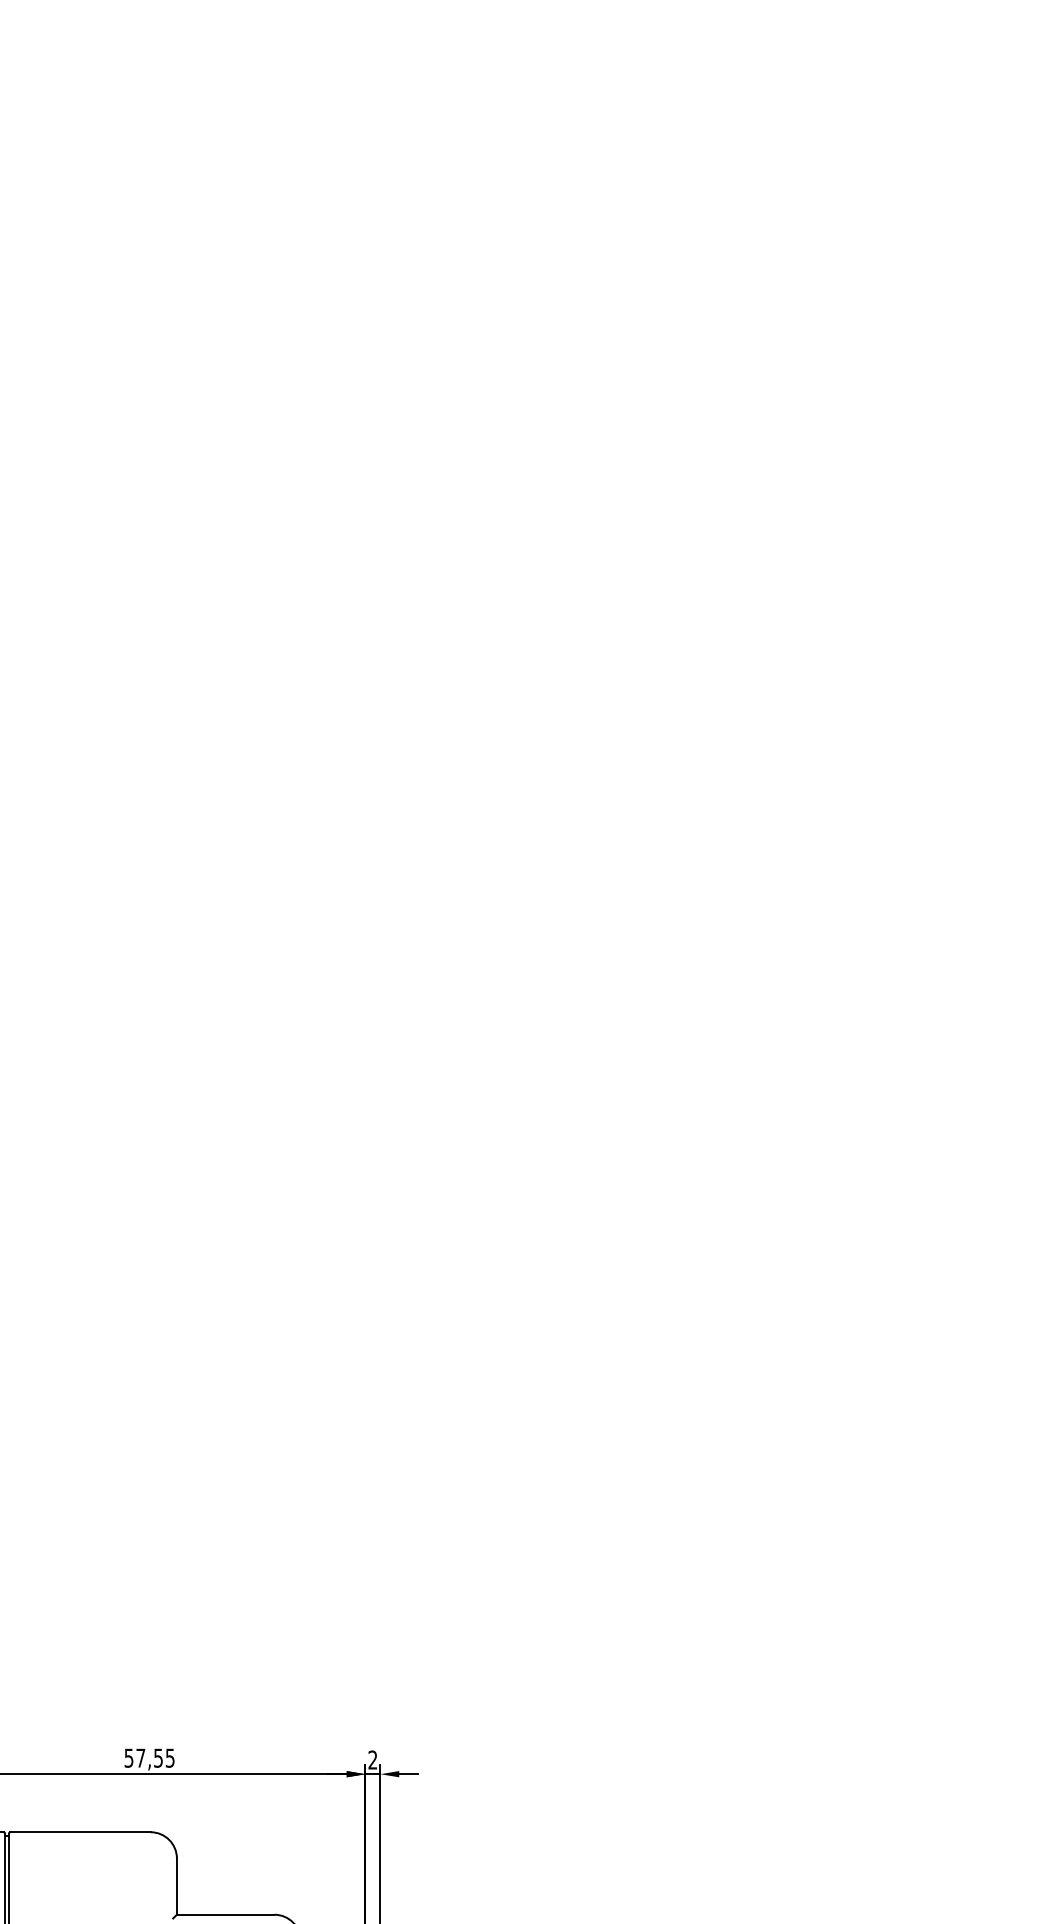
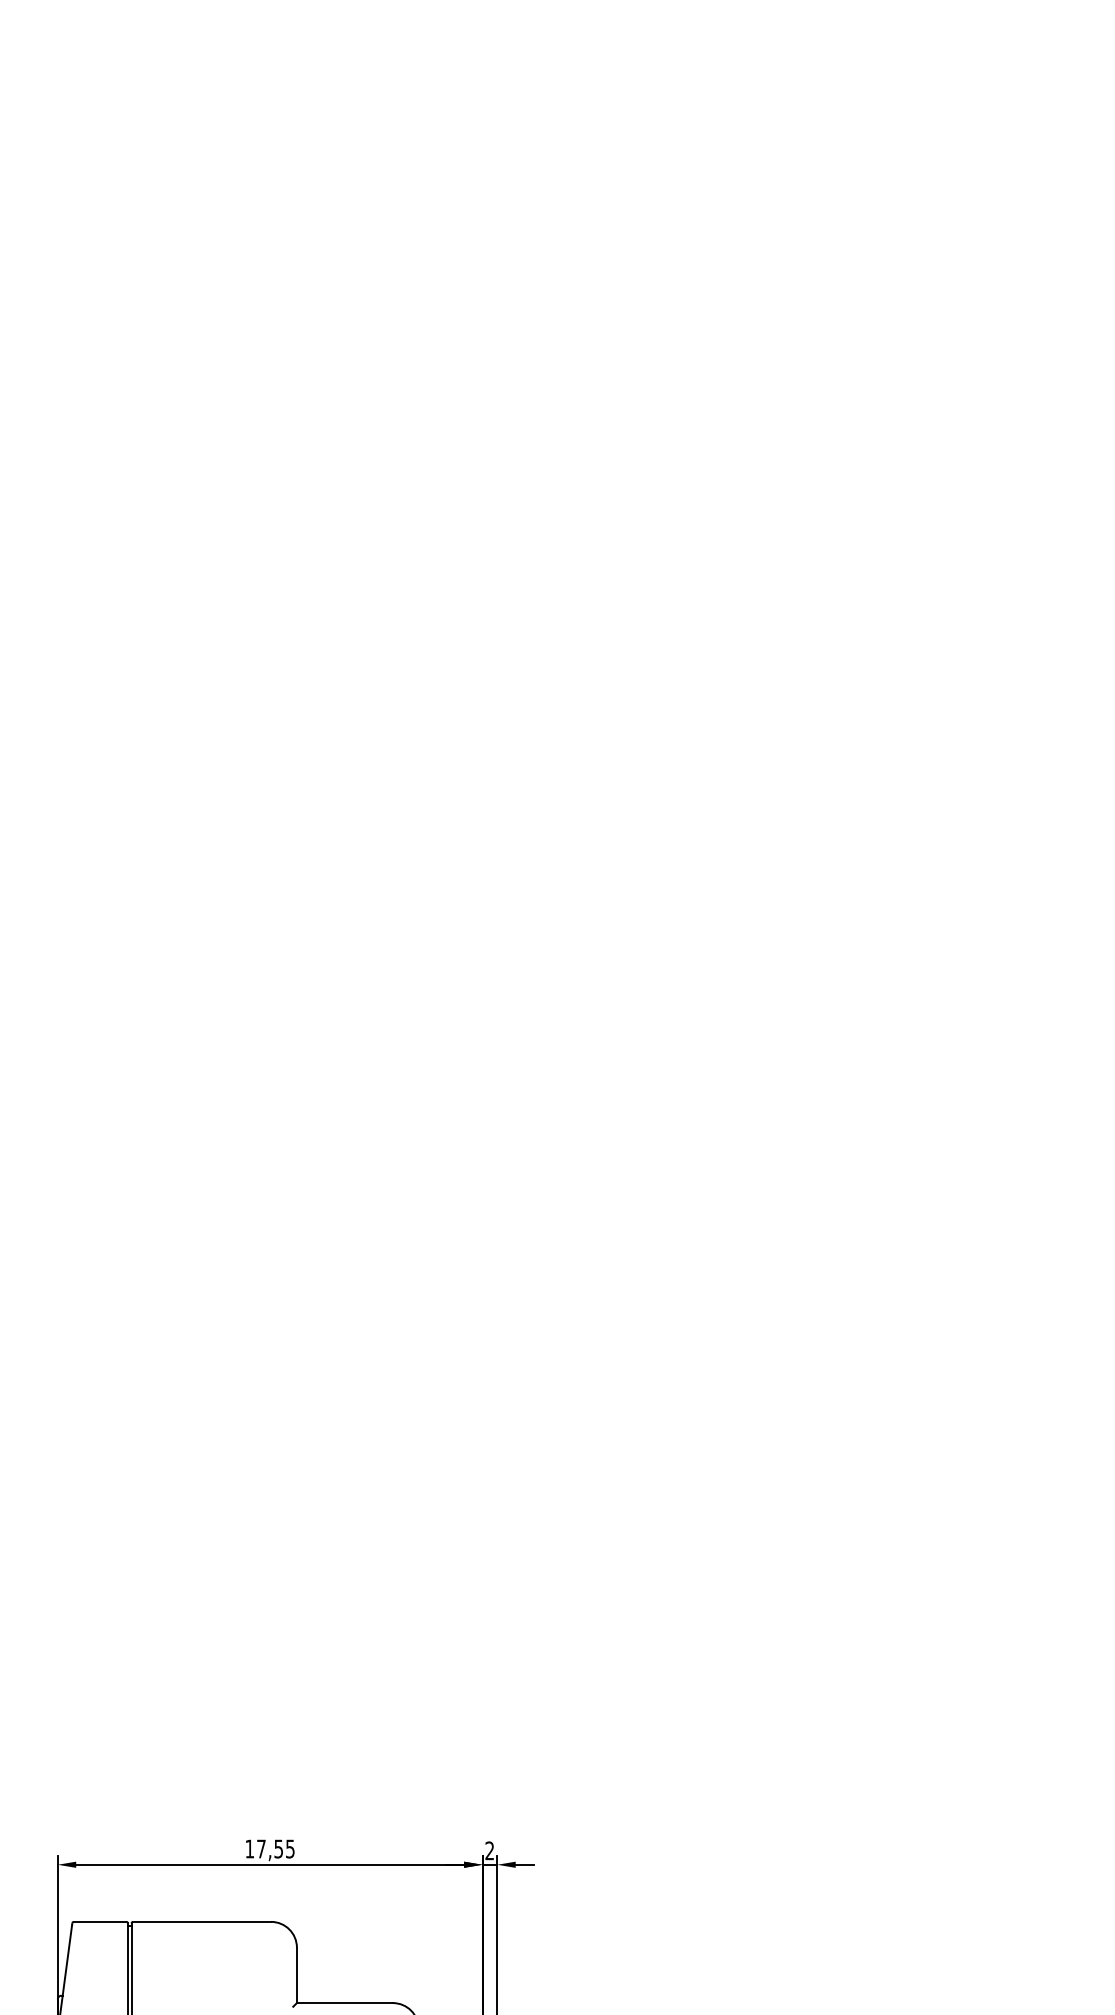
text: (128, 1757) -> (249, 1848), 57,55 -> 17,55

